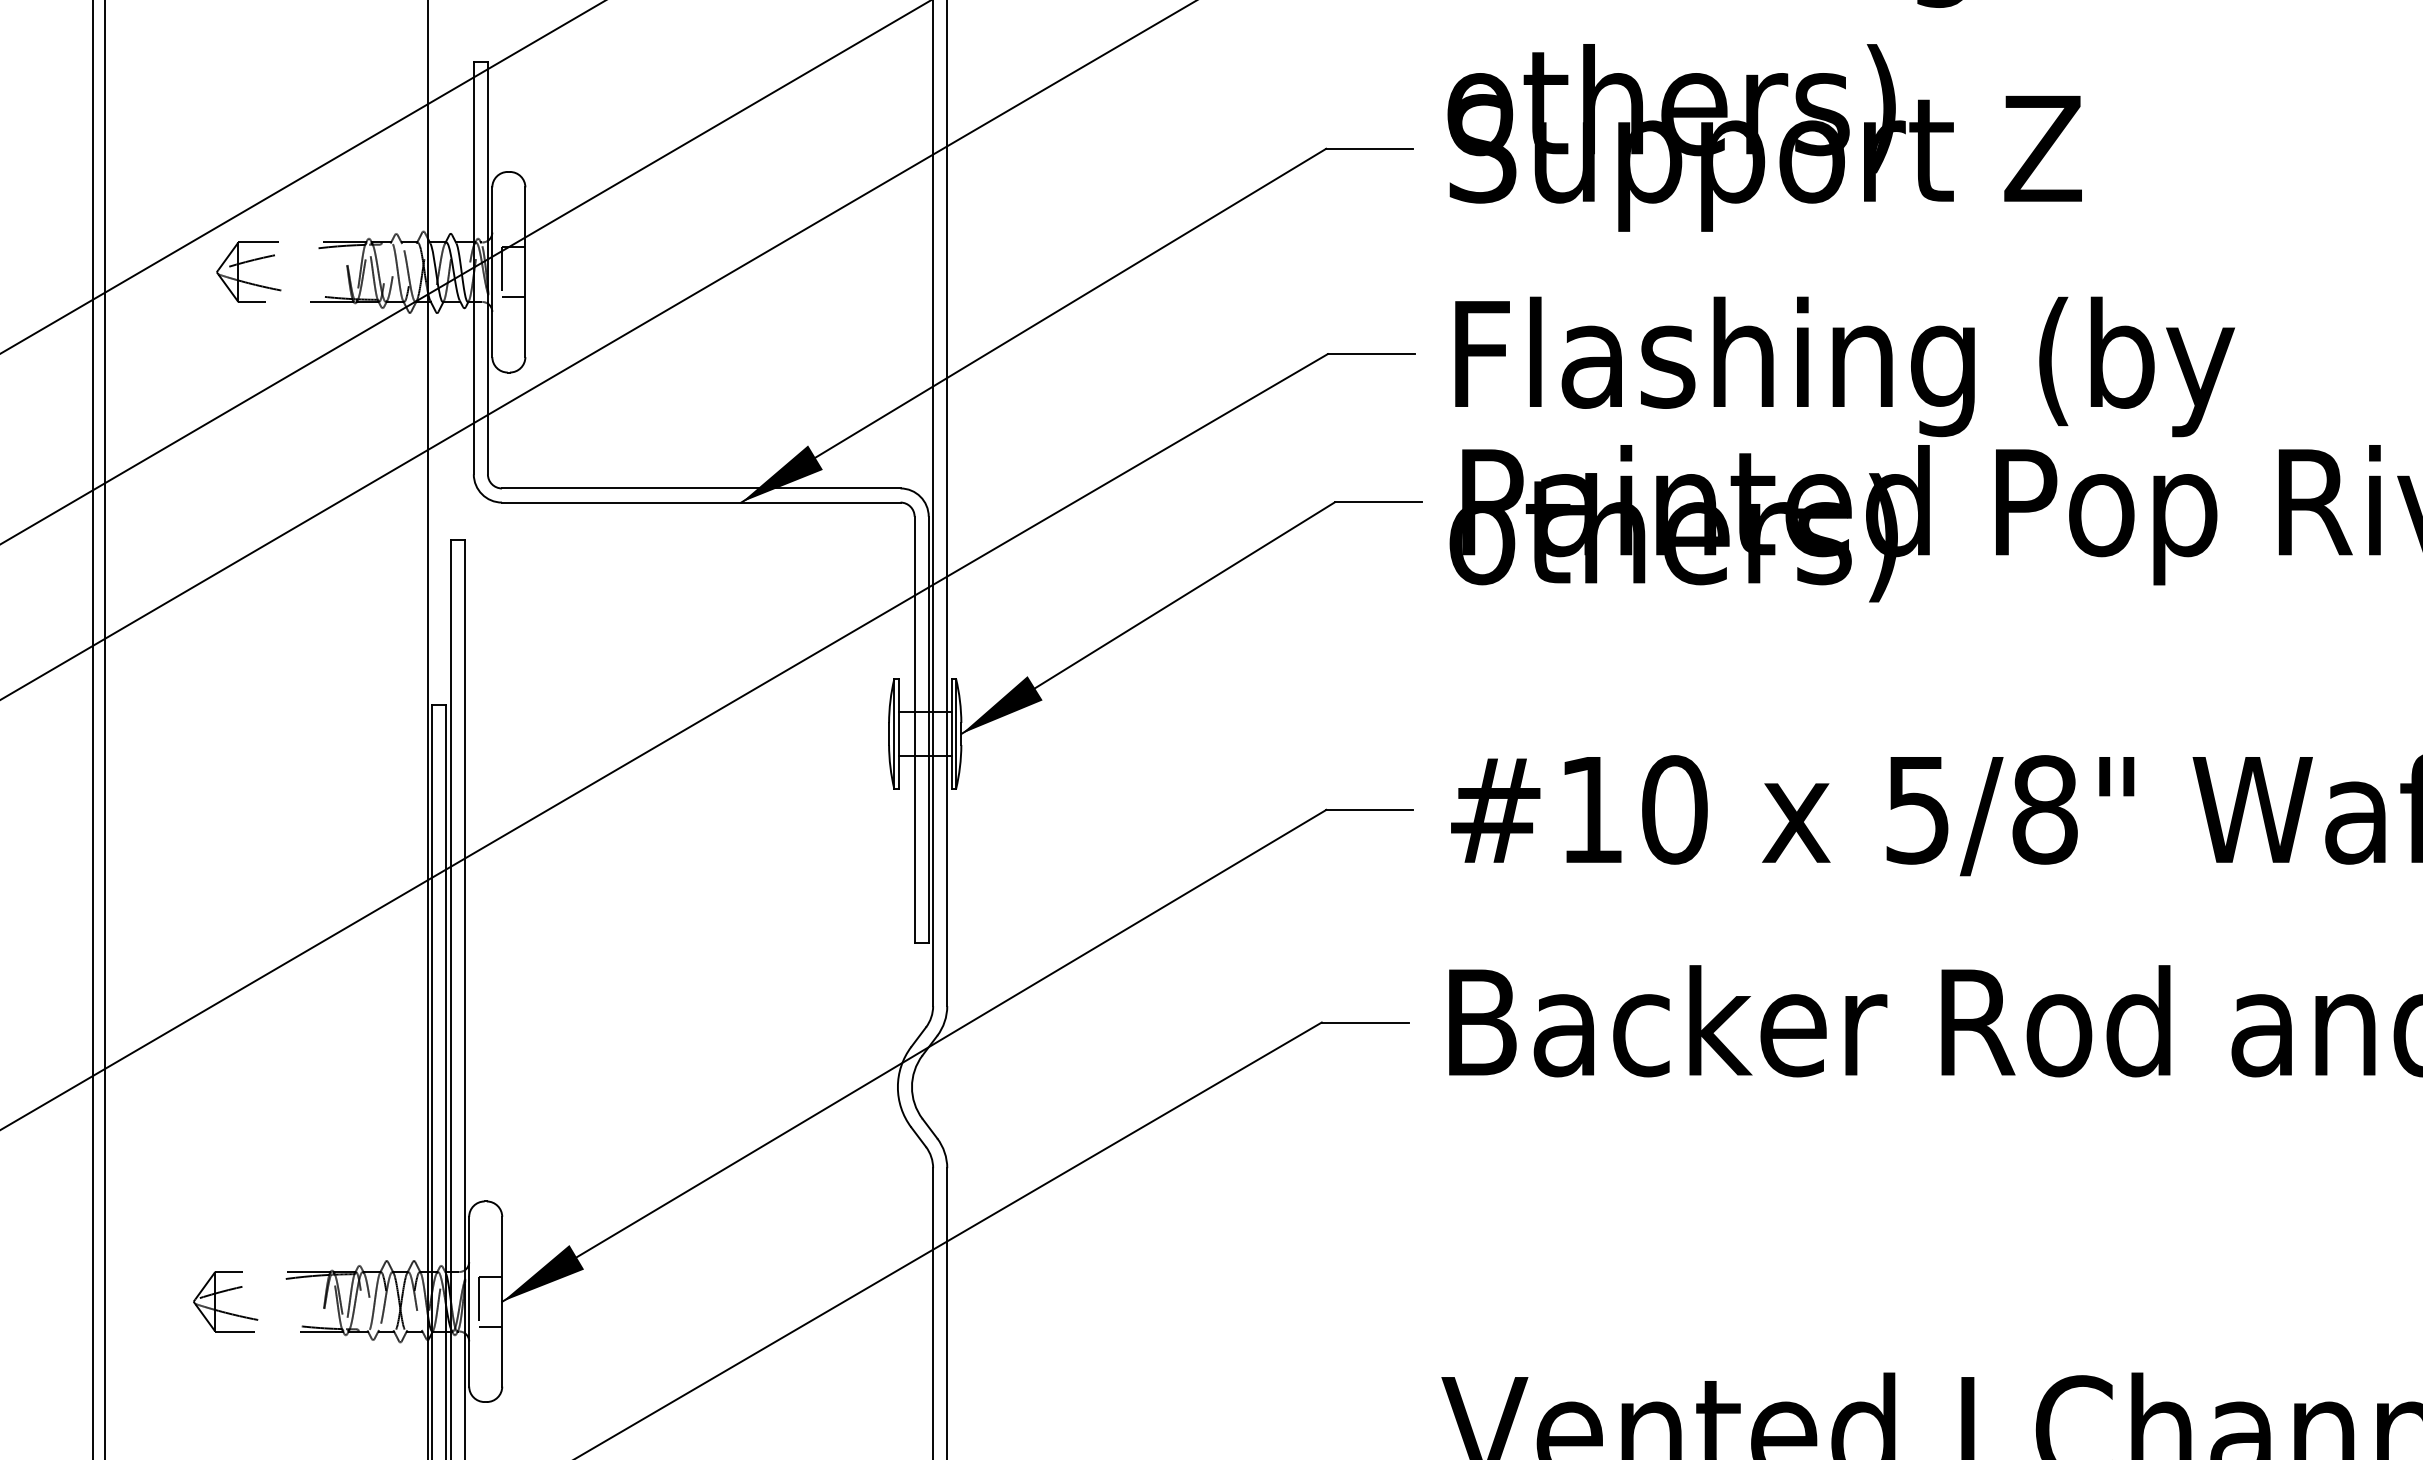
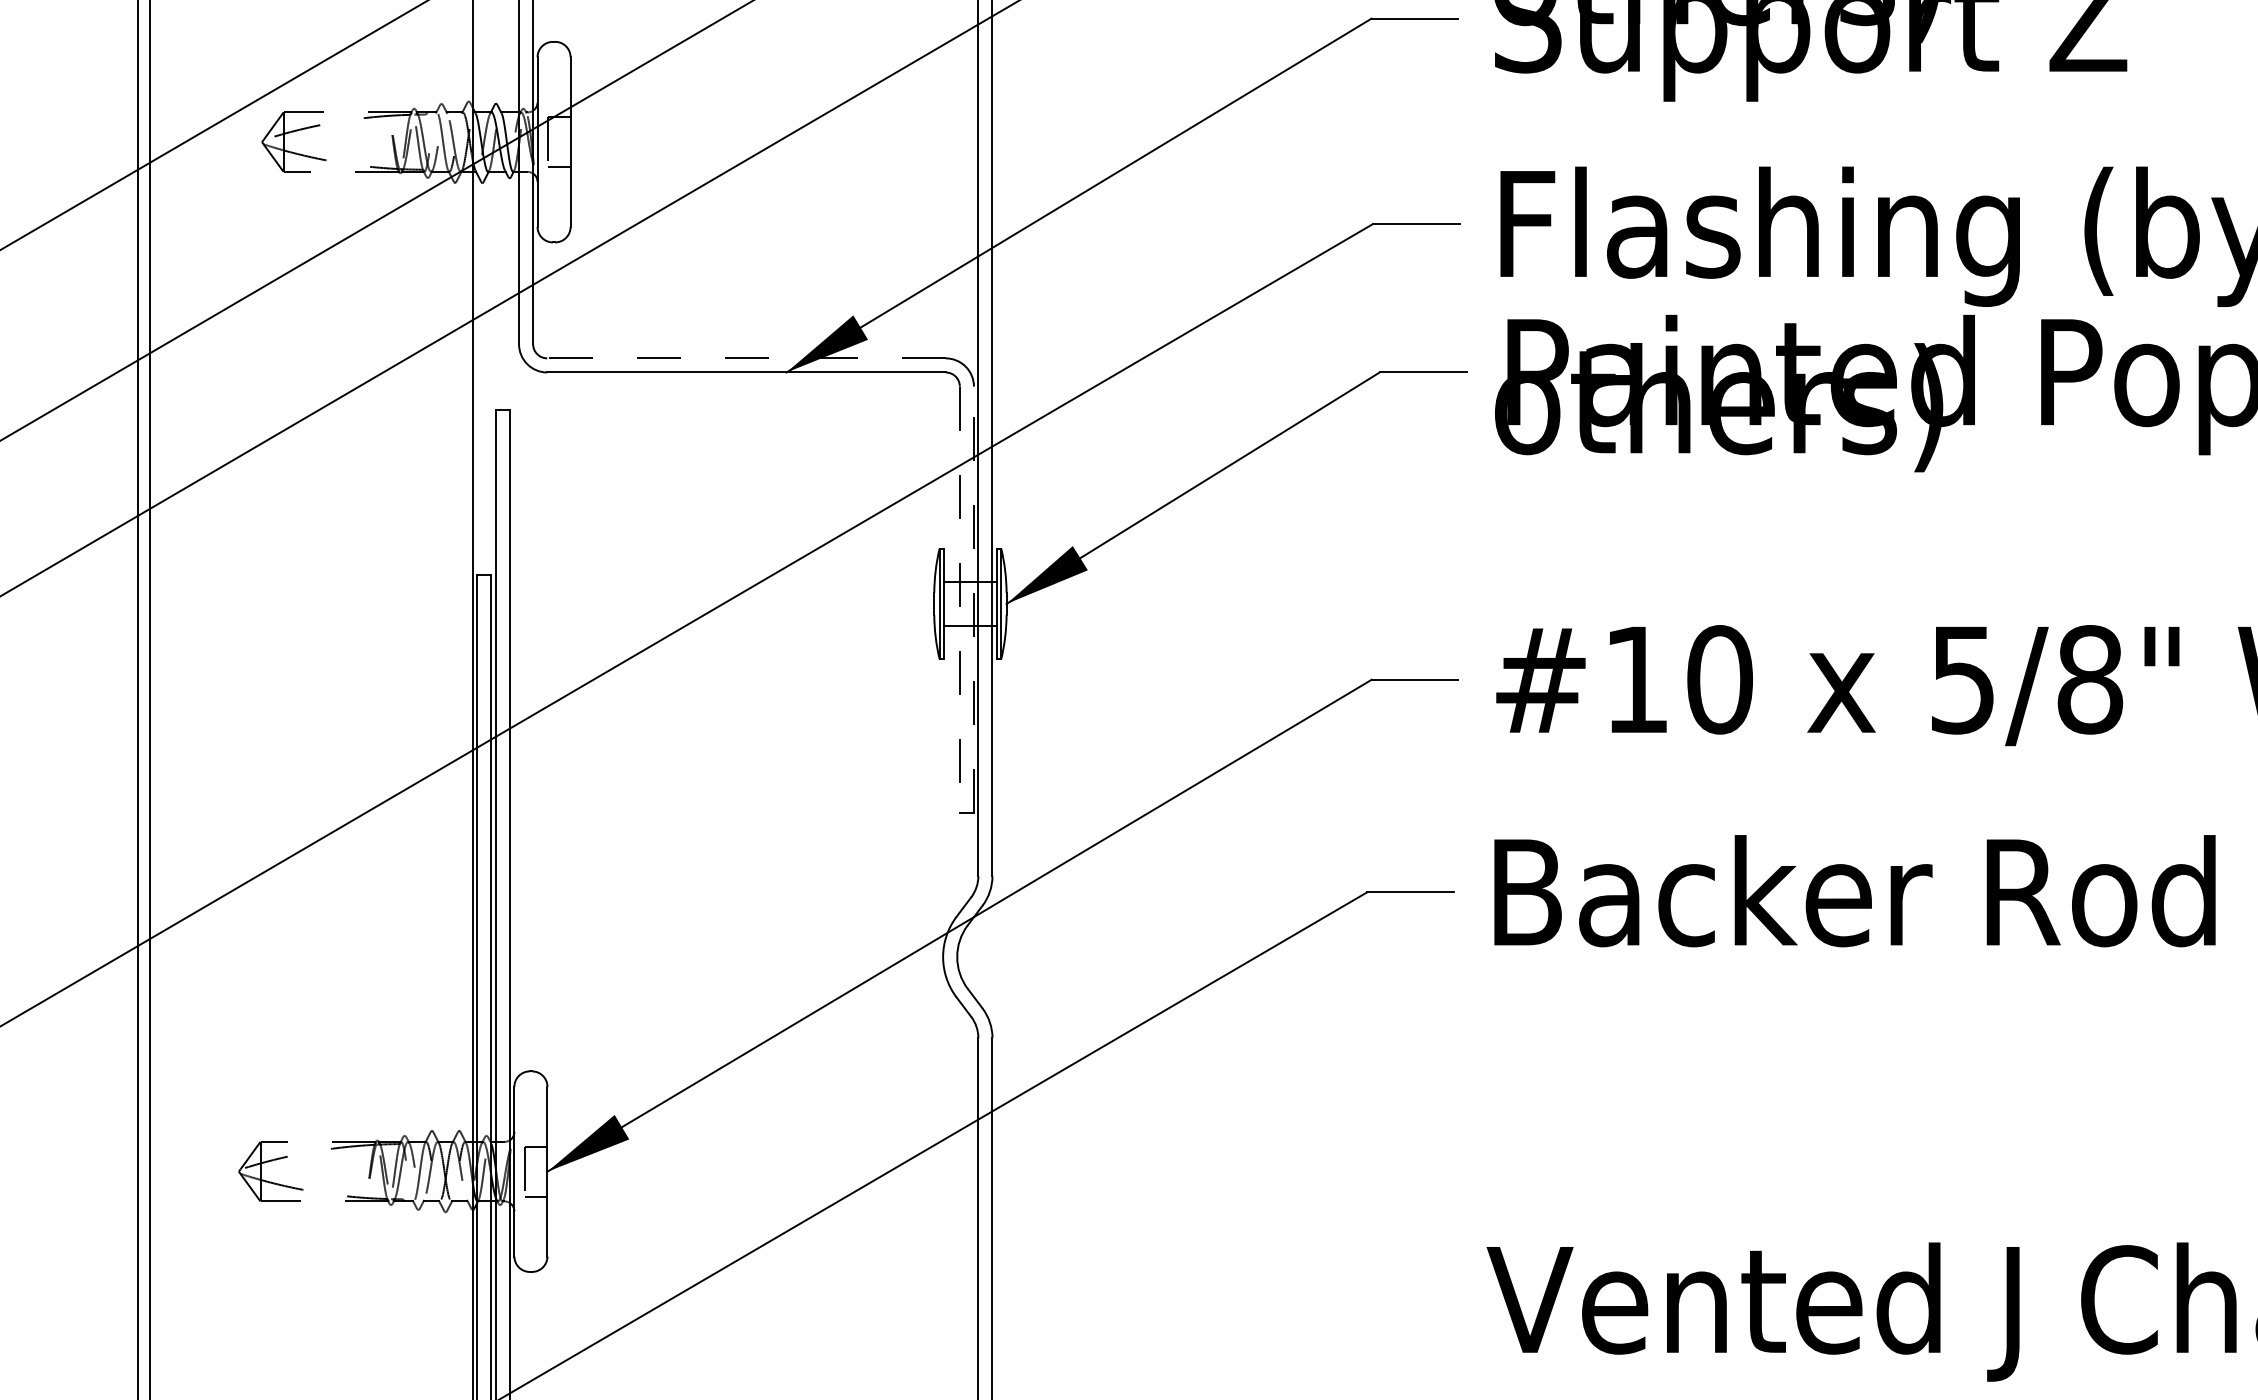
line: (700, 488) -> (745, 358), solid -> dashed
line: (928, 729) -> (973, 599), solid -> dashed
line: (914, 730) -> (959, 600), solid -> dashed

